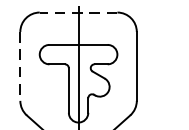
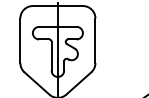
line: (77, 13) -> (57, 6), dashed -> solid
line: (20, 67) -> (20, 41), dashed -> solid

